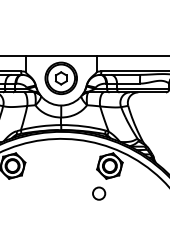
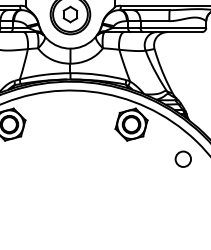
circle: (99, 193) -> (183, 159), moved

